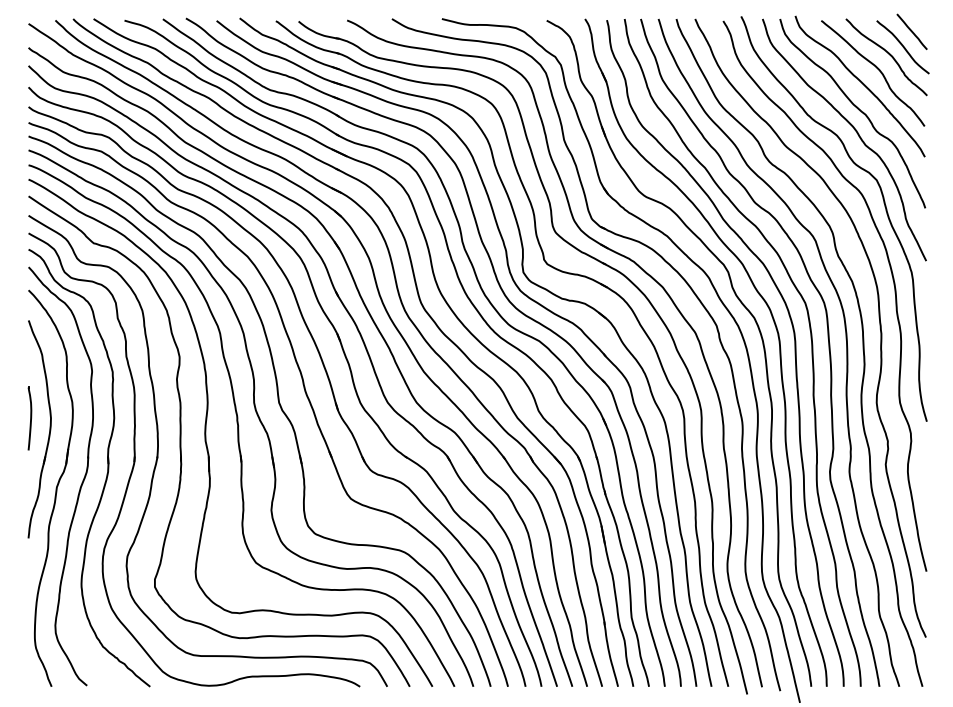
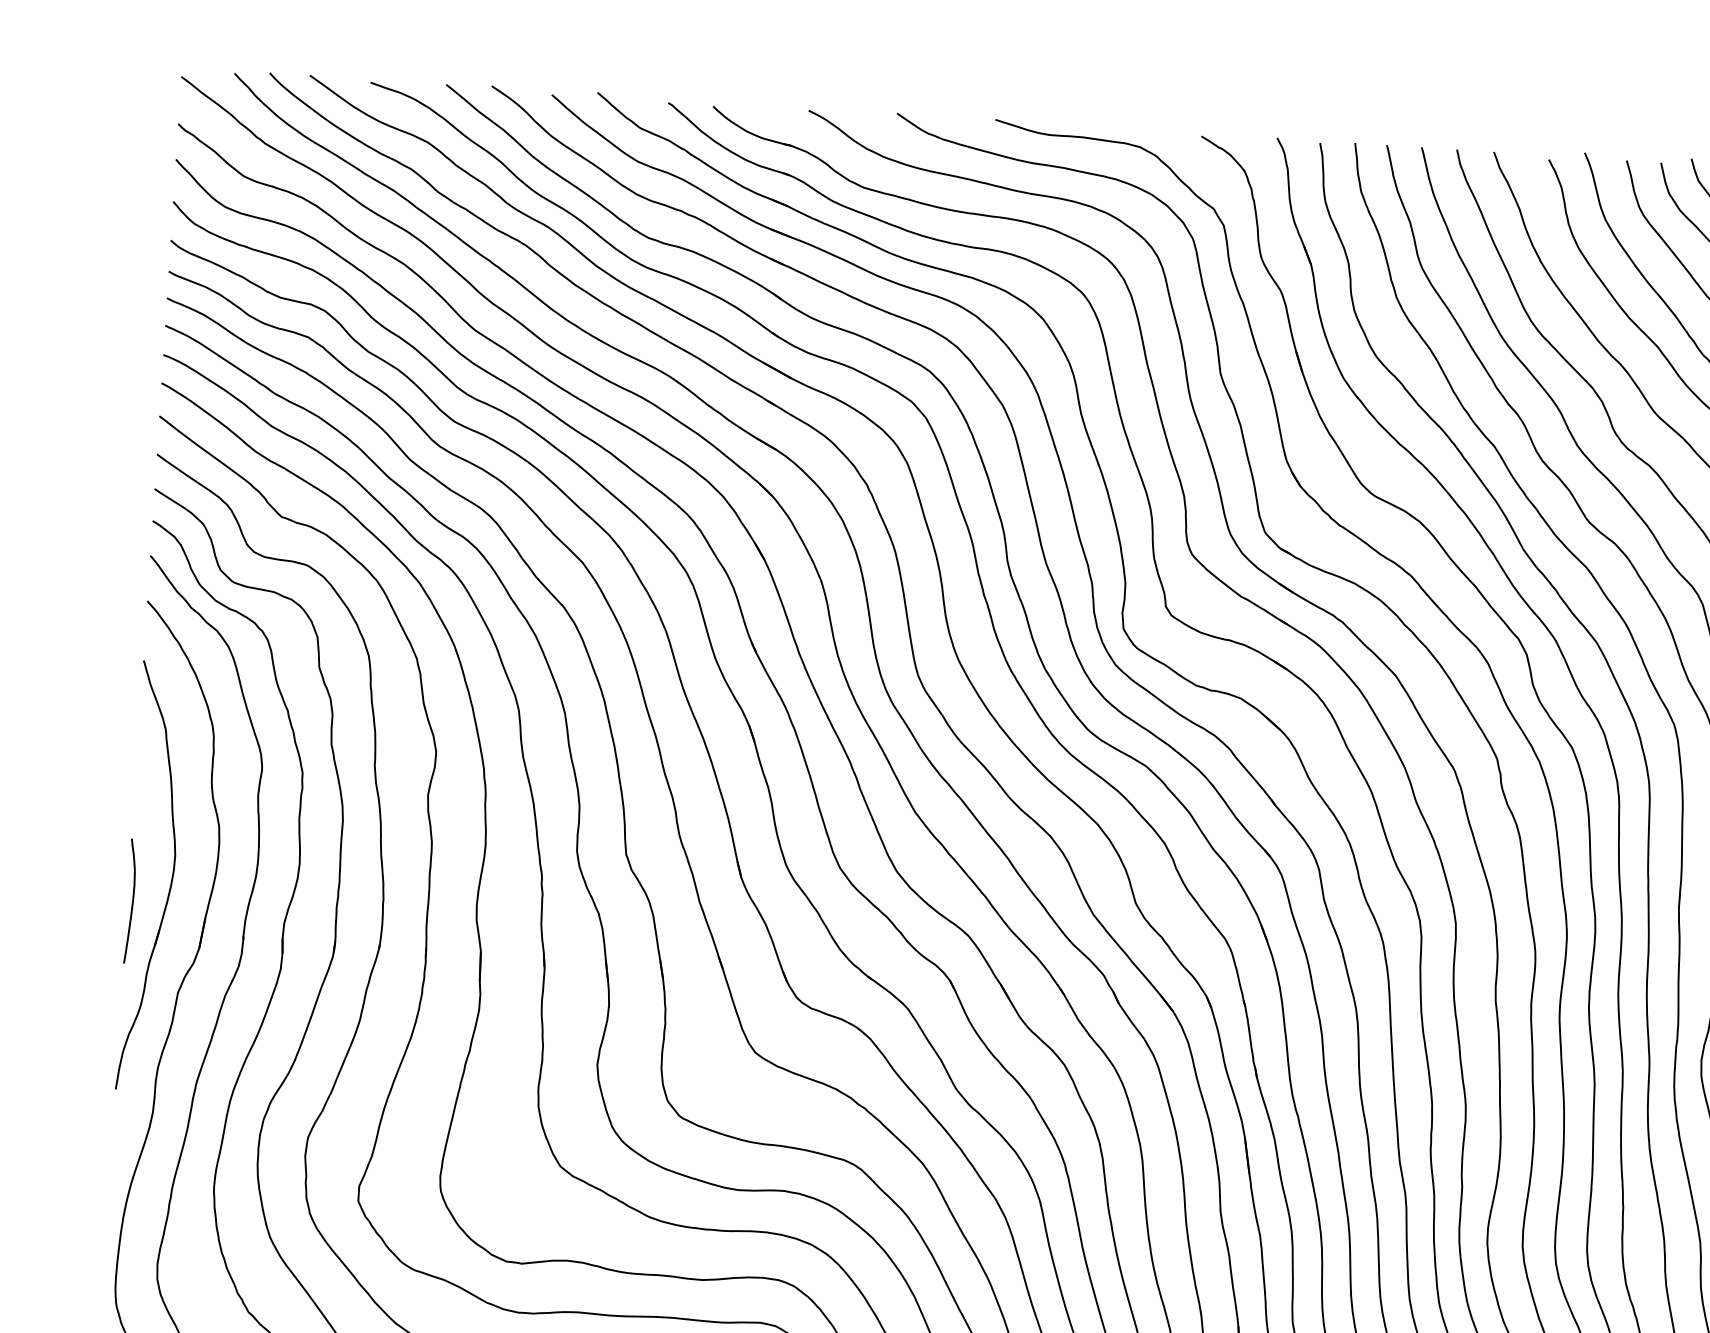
part: (29, 418) -> (129, 900), moved

